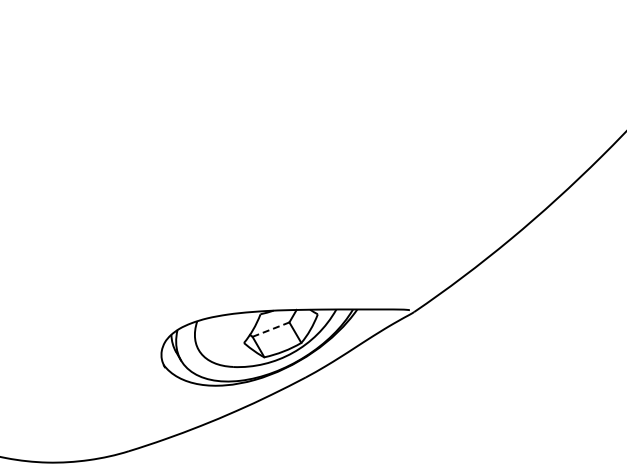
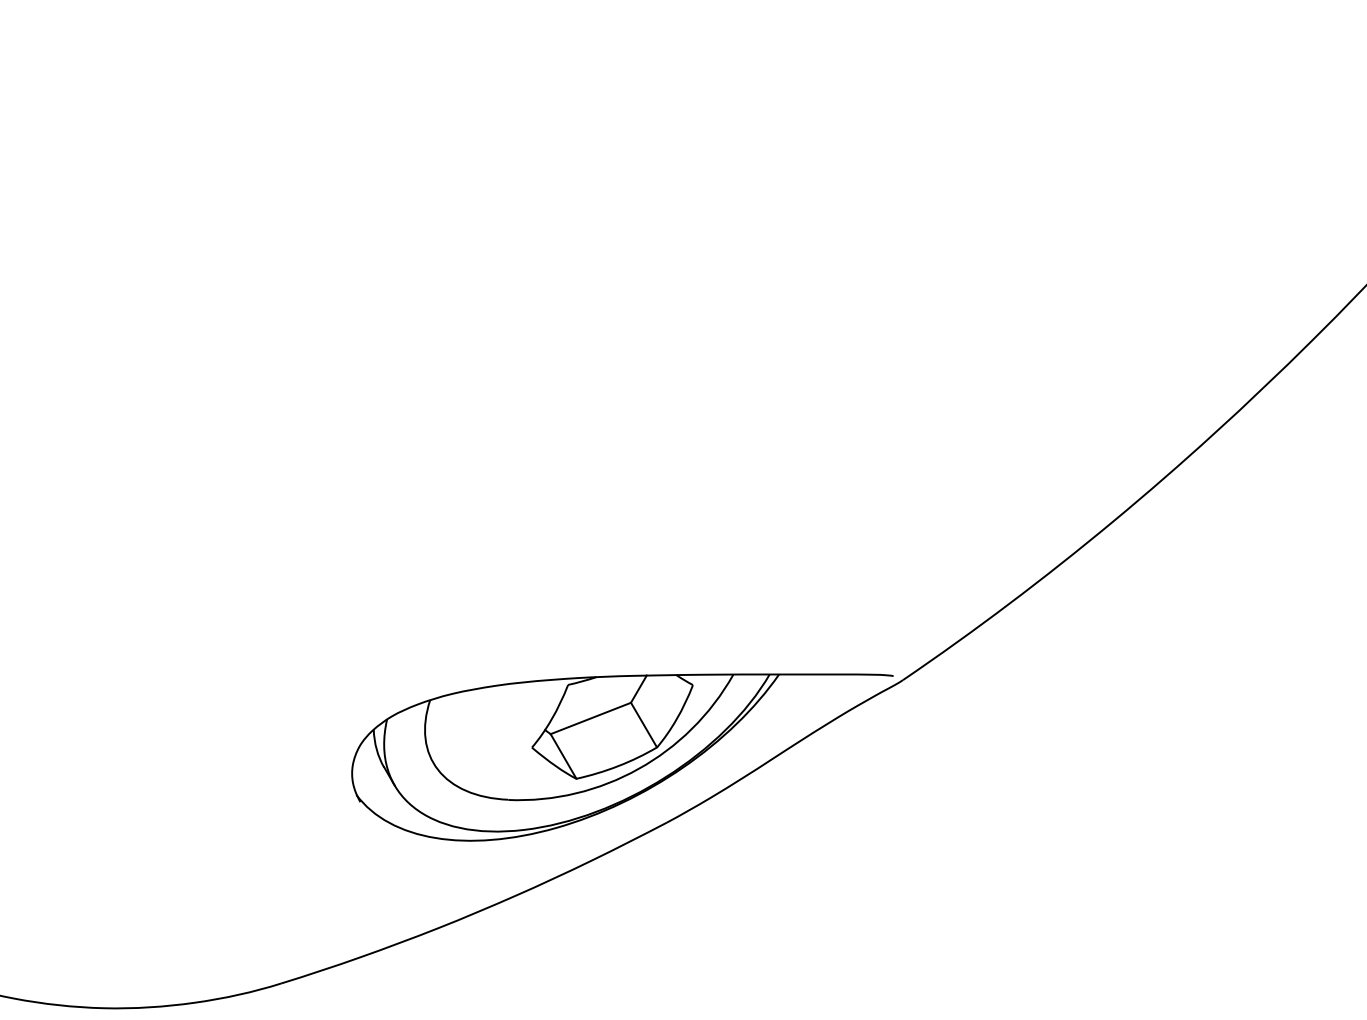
line: (270, 329) -> (589, 718), dashed -> solid

